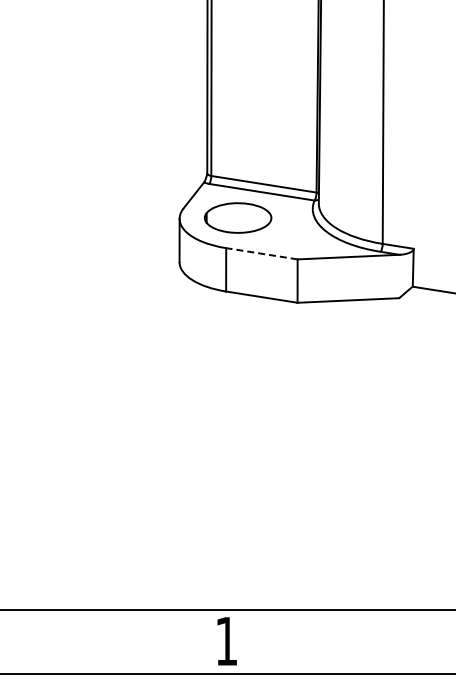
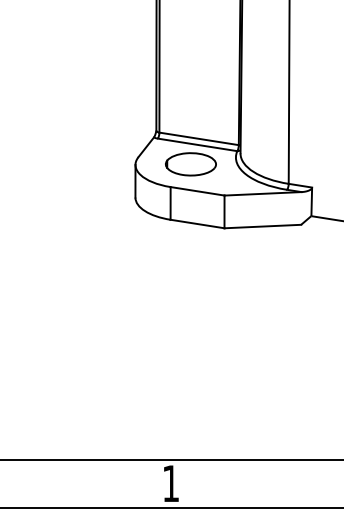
part: (237, 217) -> (190, 163), moved
line: (261, 253) -> (197, 191), dashed -> solid

